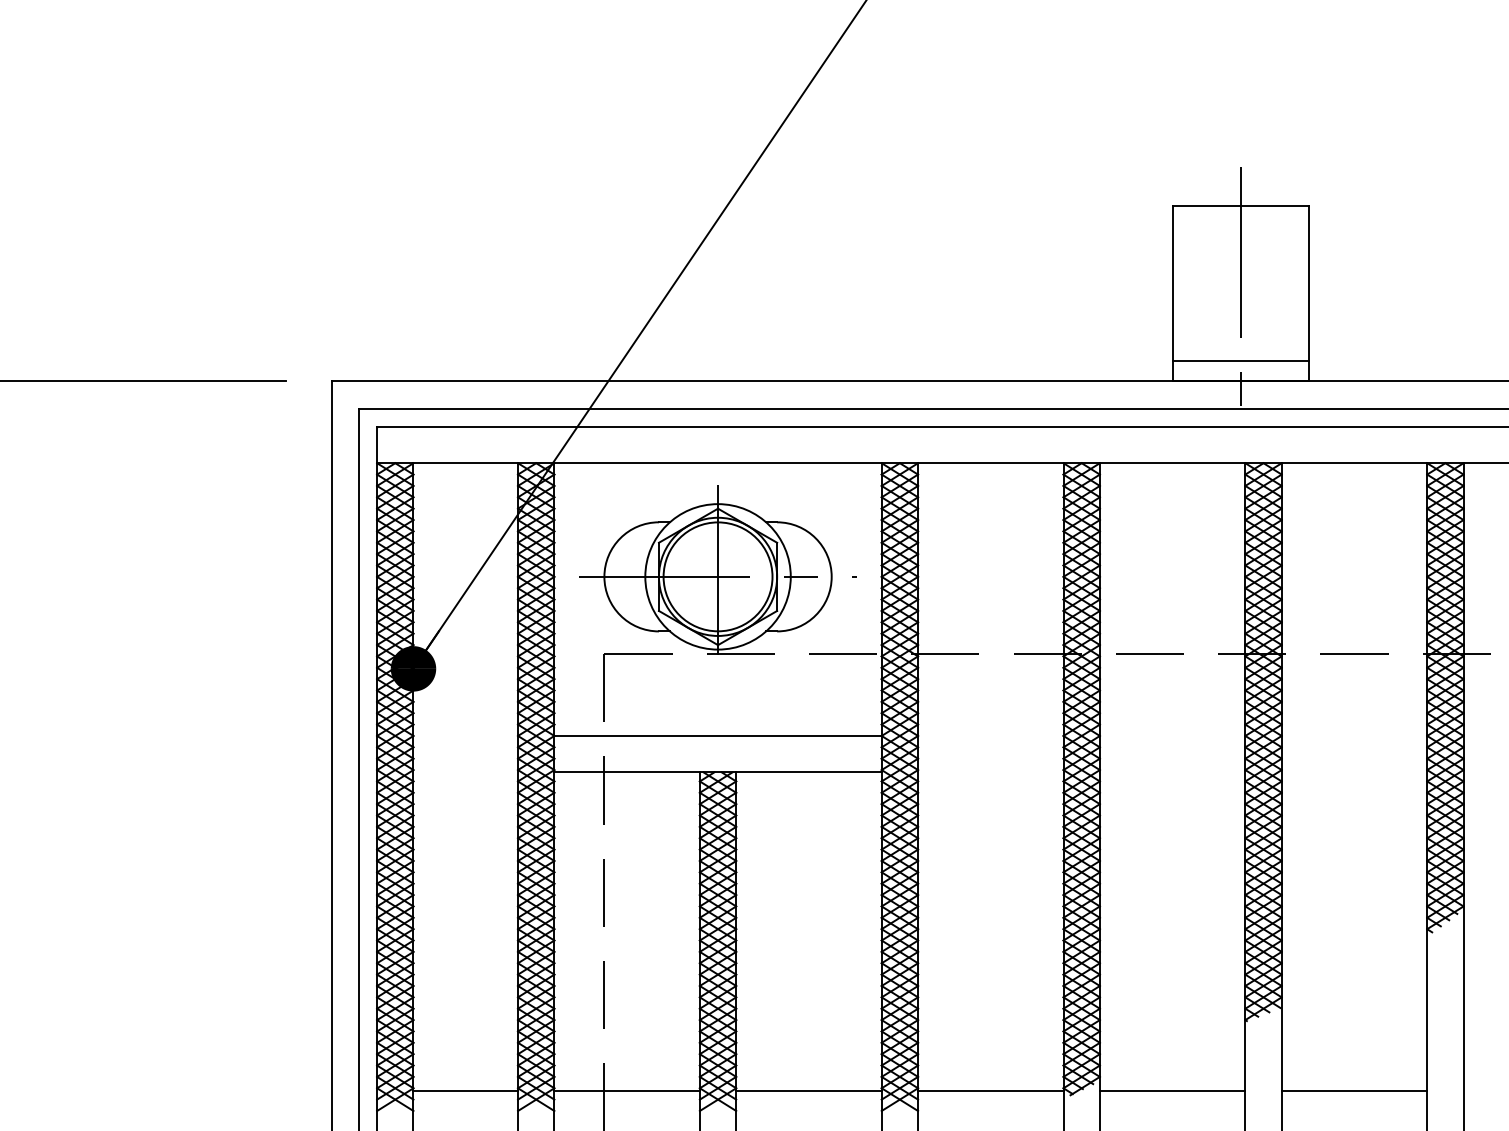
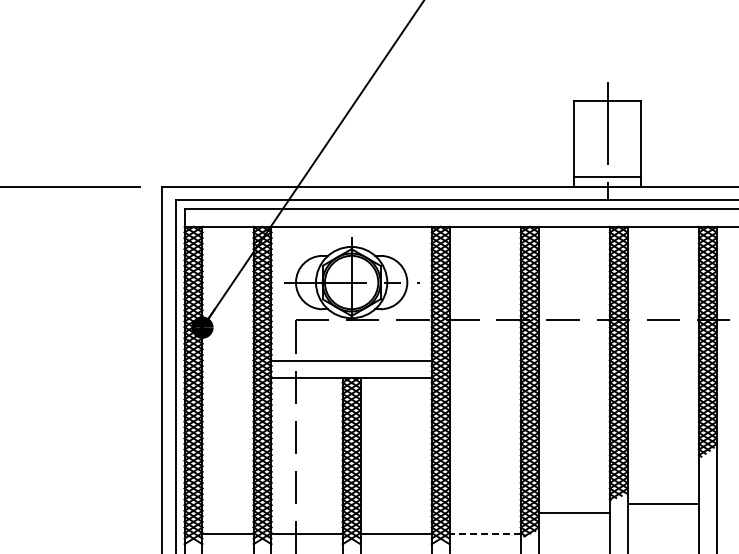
line: (991, 1091) -> (485, 534), solid -> dashed
line: (1170, 1091) -> (573, 513), moved
line: (1354, 1091) -> (663, 504), moved

